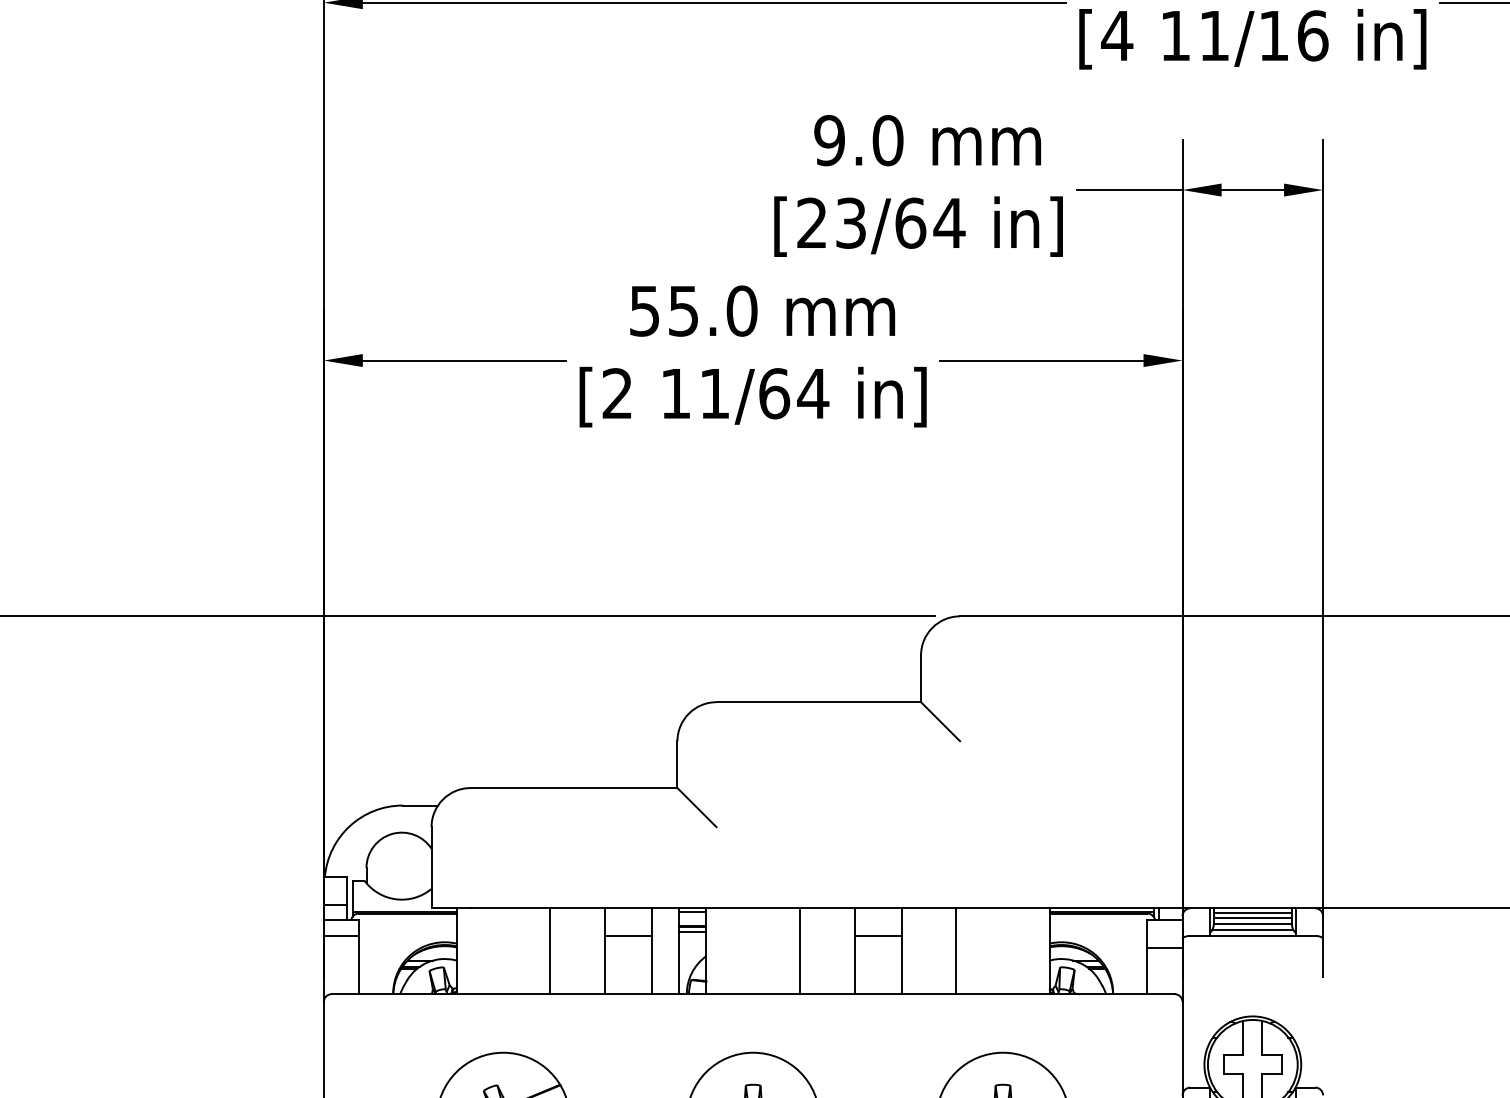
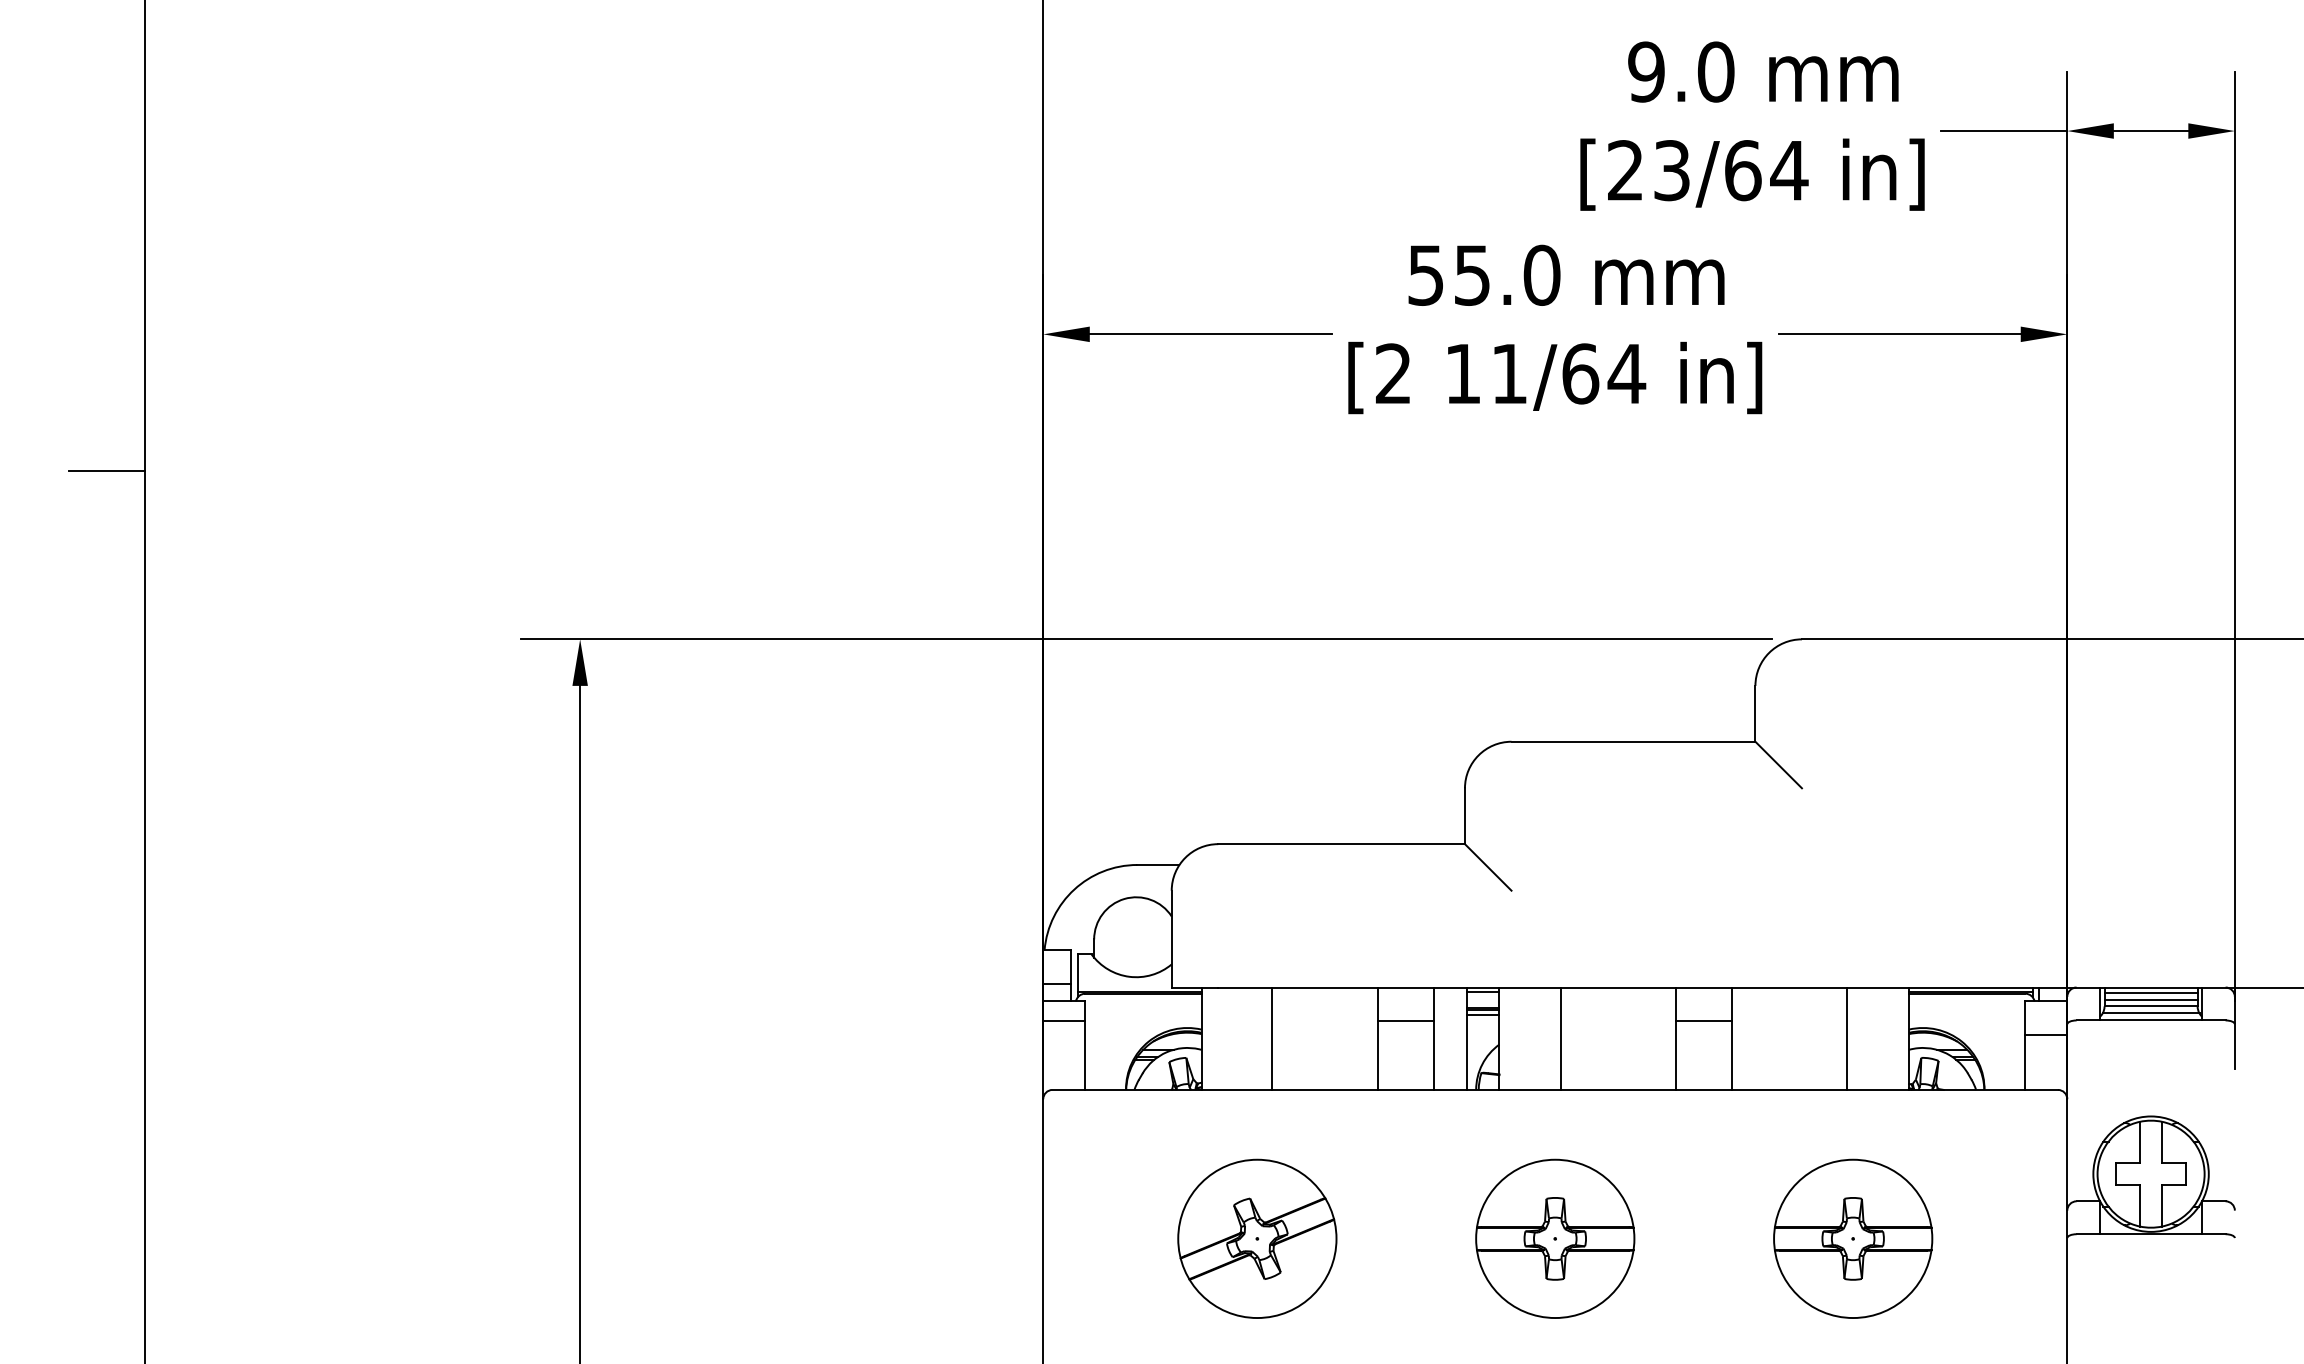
line: (550, 951) -> (1272, 1038), moved
line: (800, 951) -> (1561, 1038), moved
line: (956, 951) -> (1847, 1038), moved

